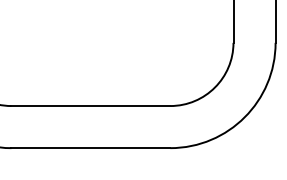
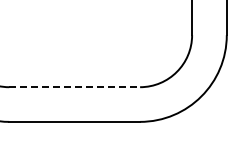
line: (91, 106) -> (75, 87), solid -> dashed

